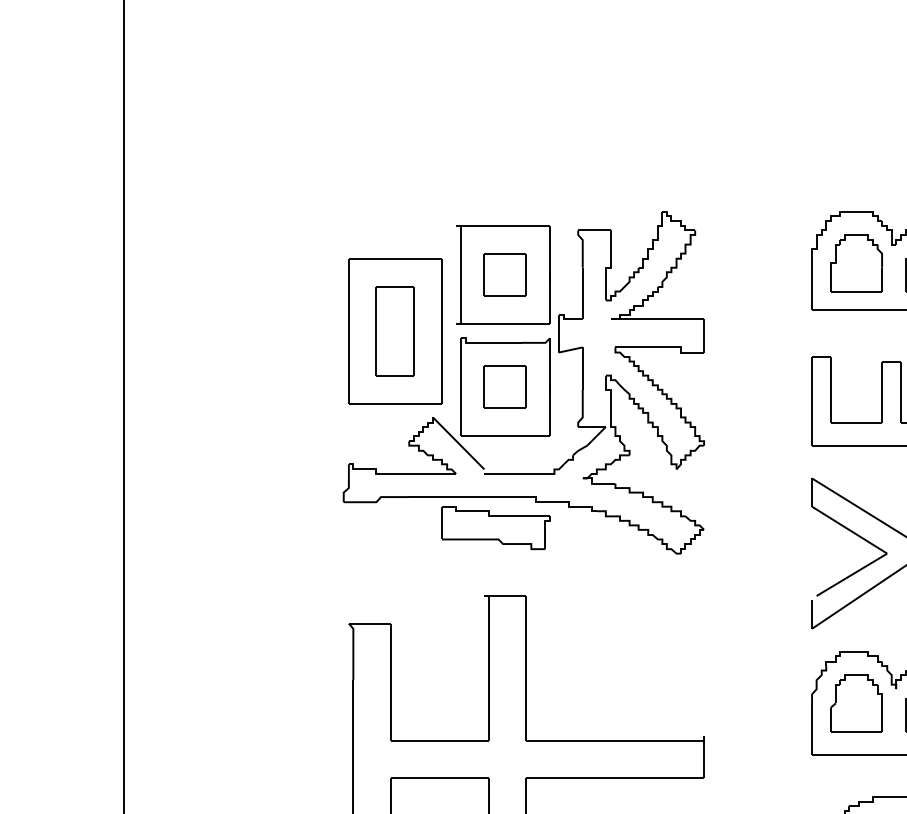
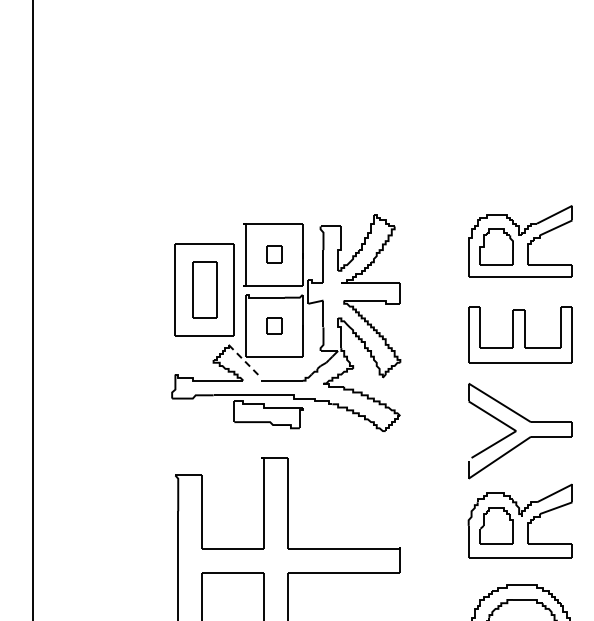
part: (505, 274) -> (274, 254), size x0.6
part: (505, 386) -> (274, 325), size x0.6
line: (459, 443) -> (245, 361), solid -> dashed

